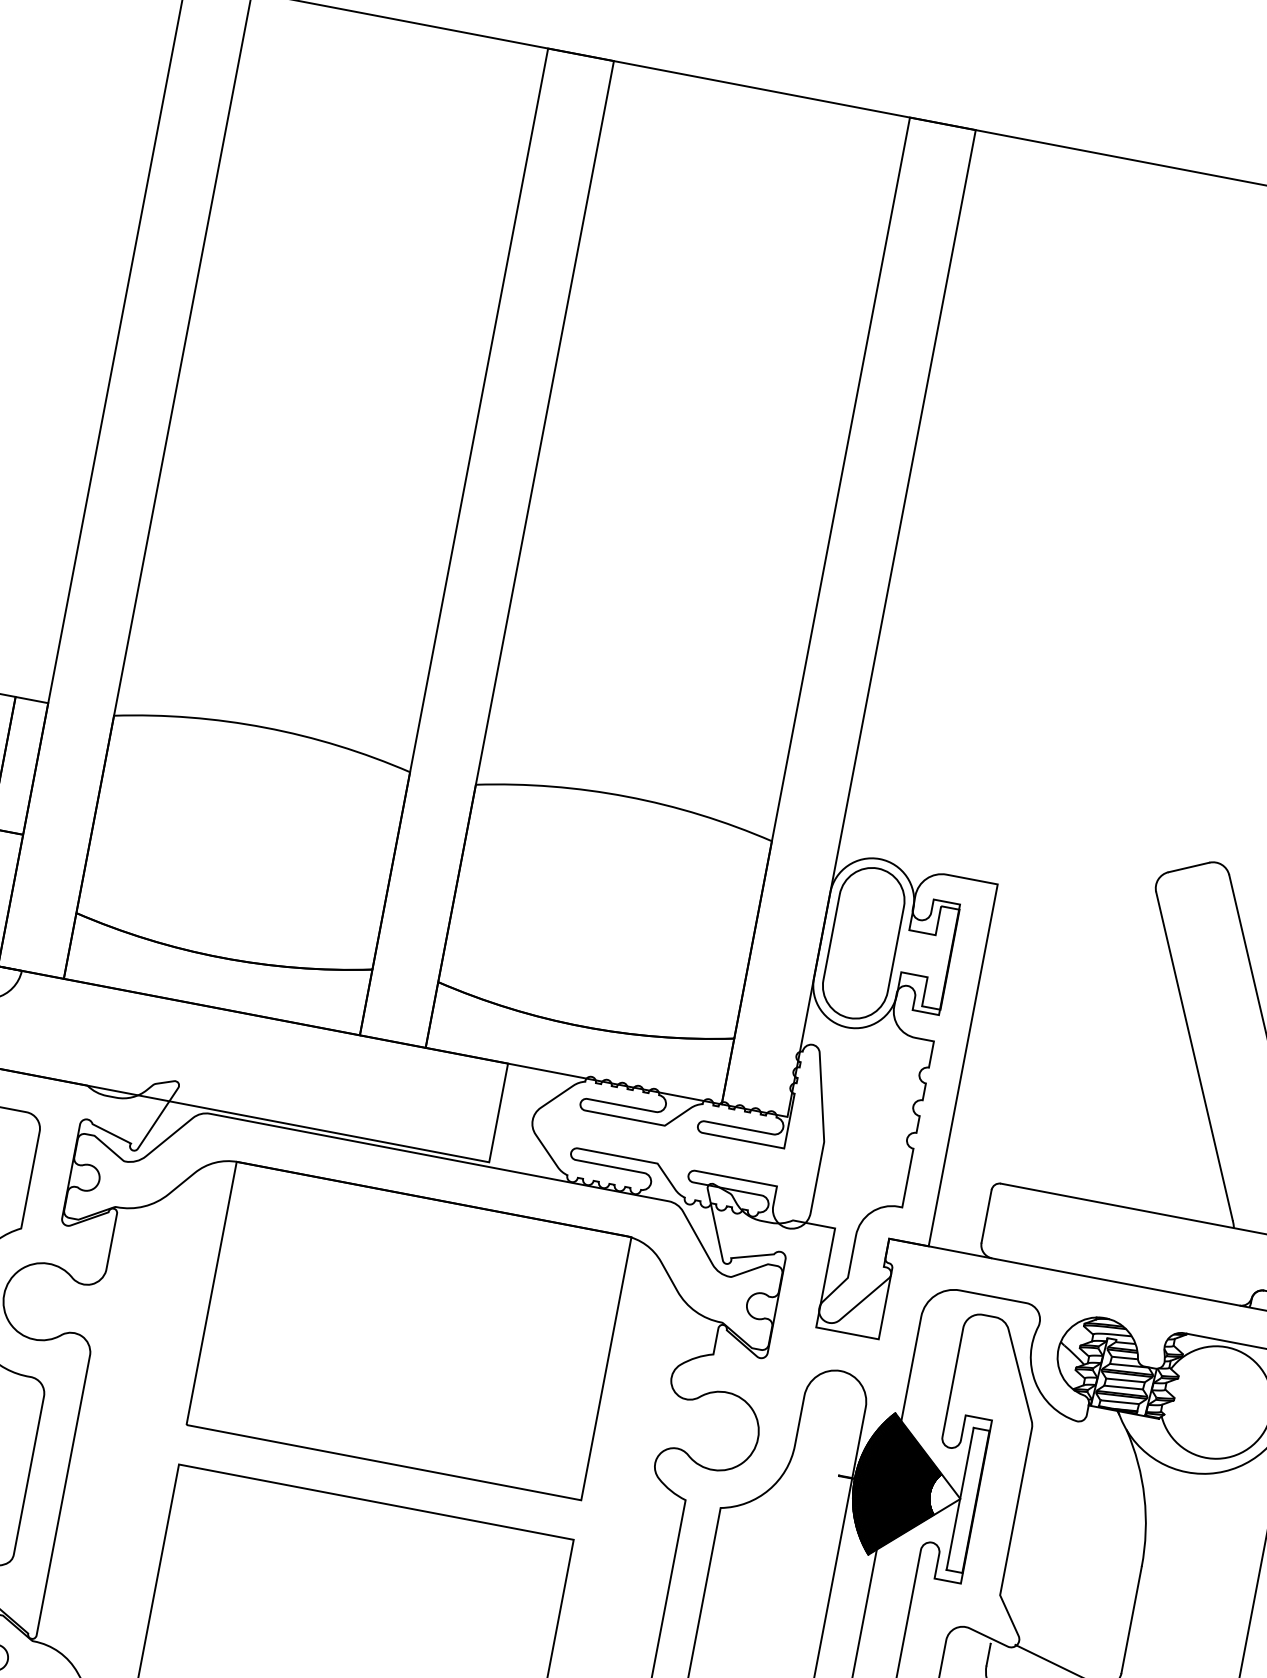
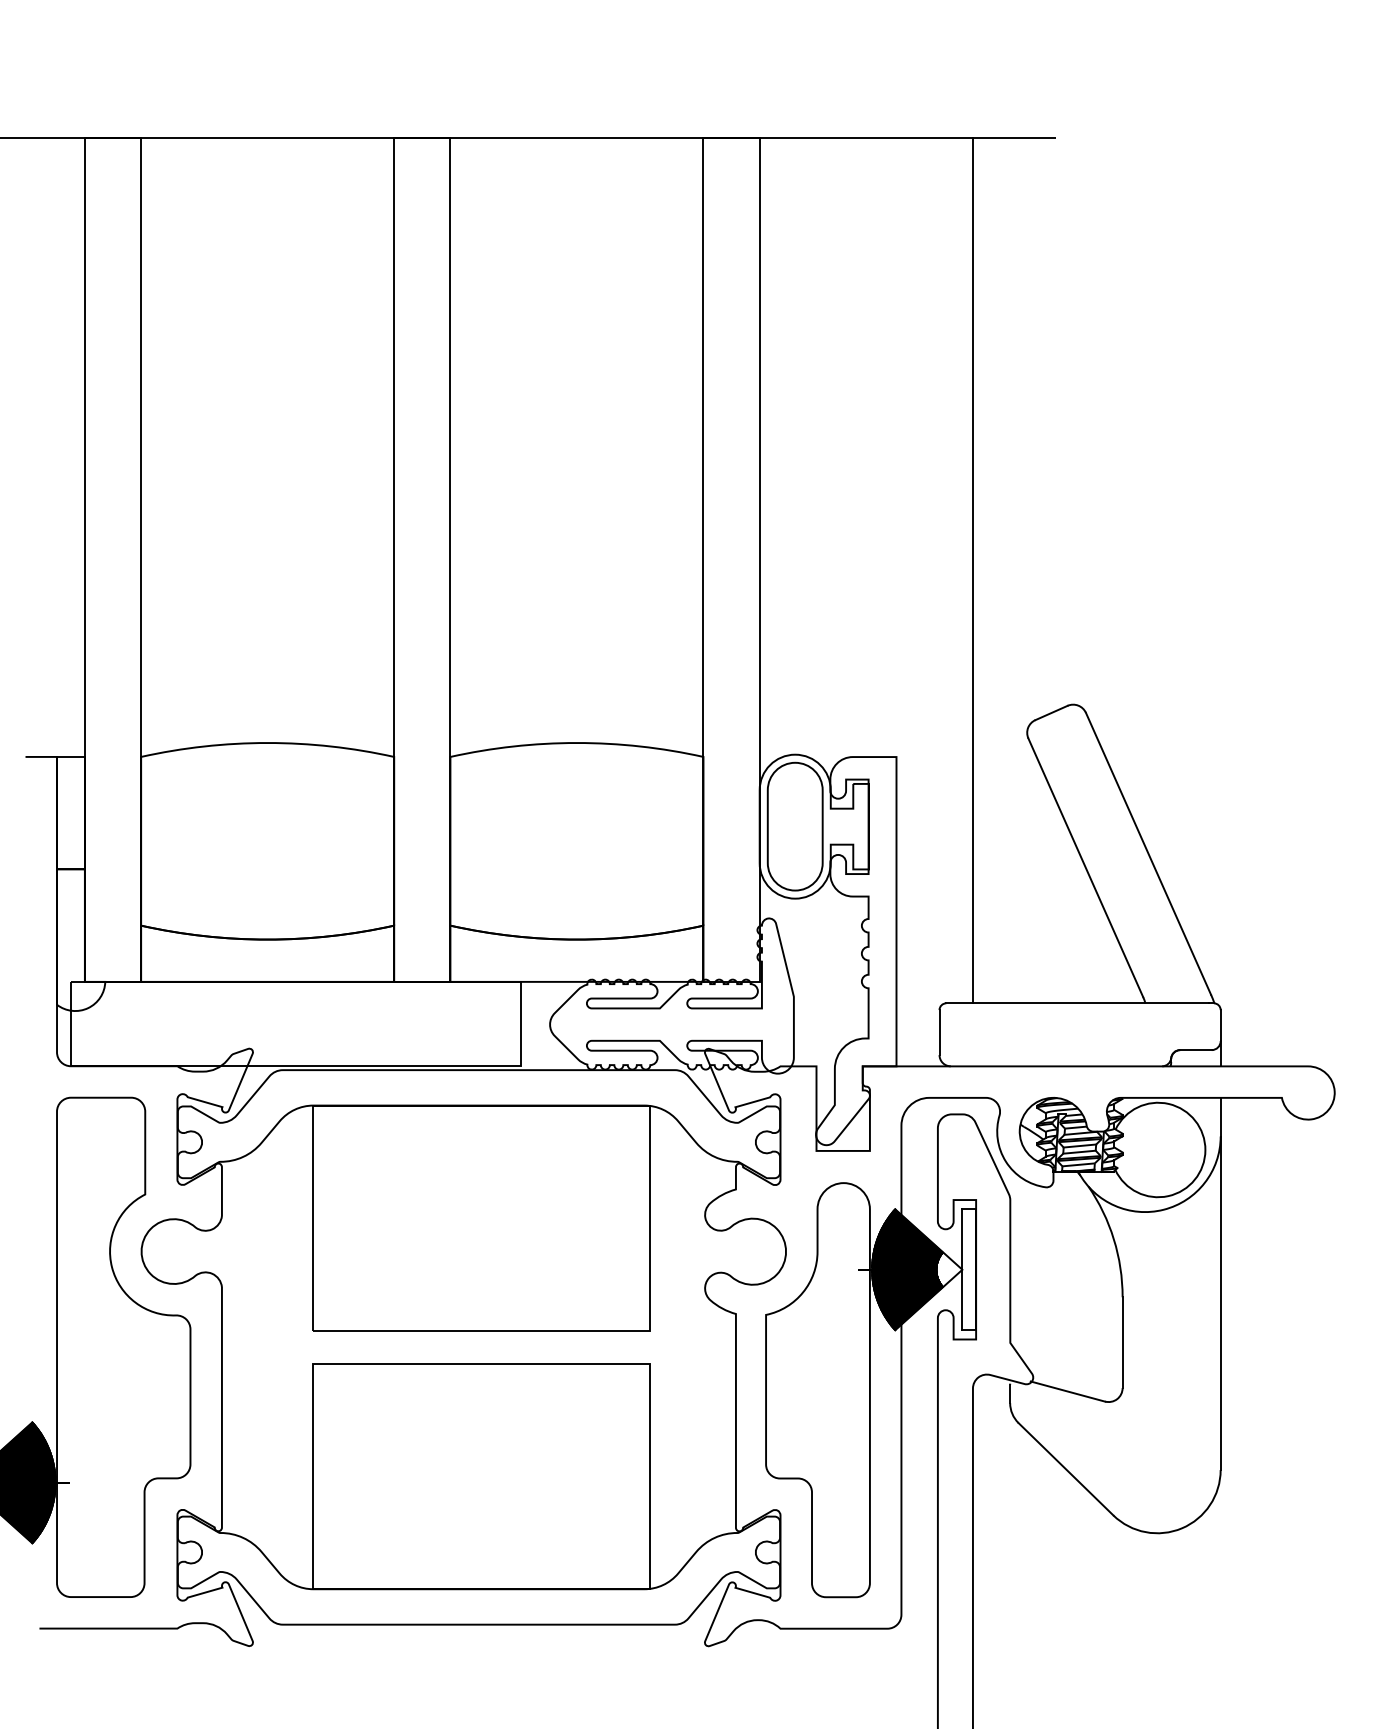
line: (1128, 683) -> (972, 570), added

